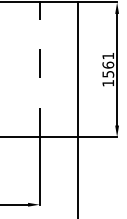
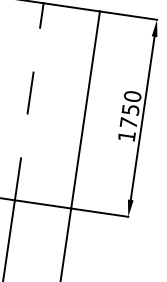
text: (108, 64) -> (131, 108), 1561 -> 1750

